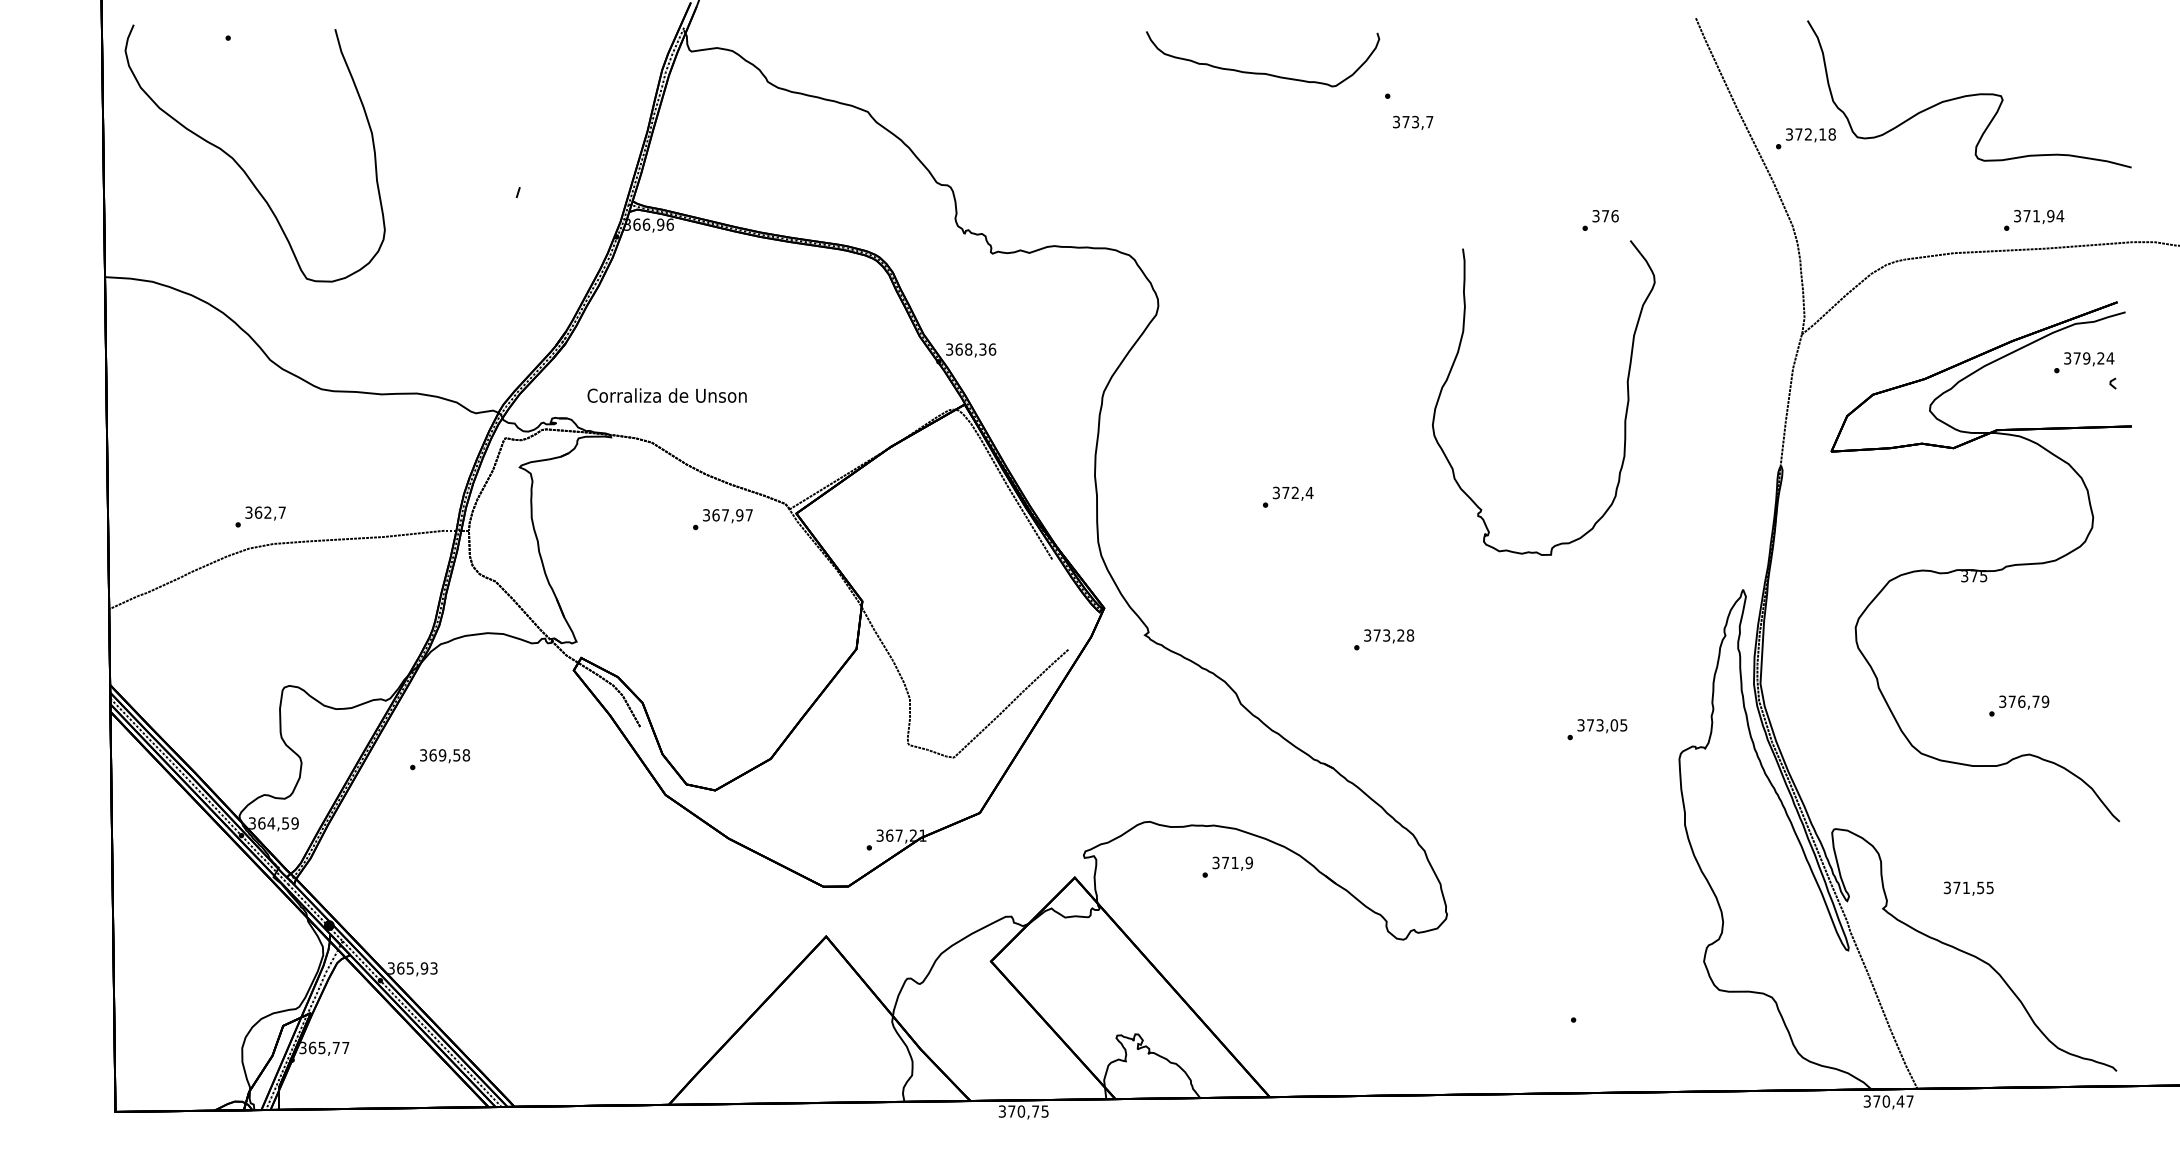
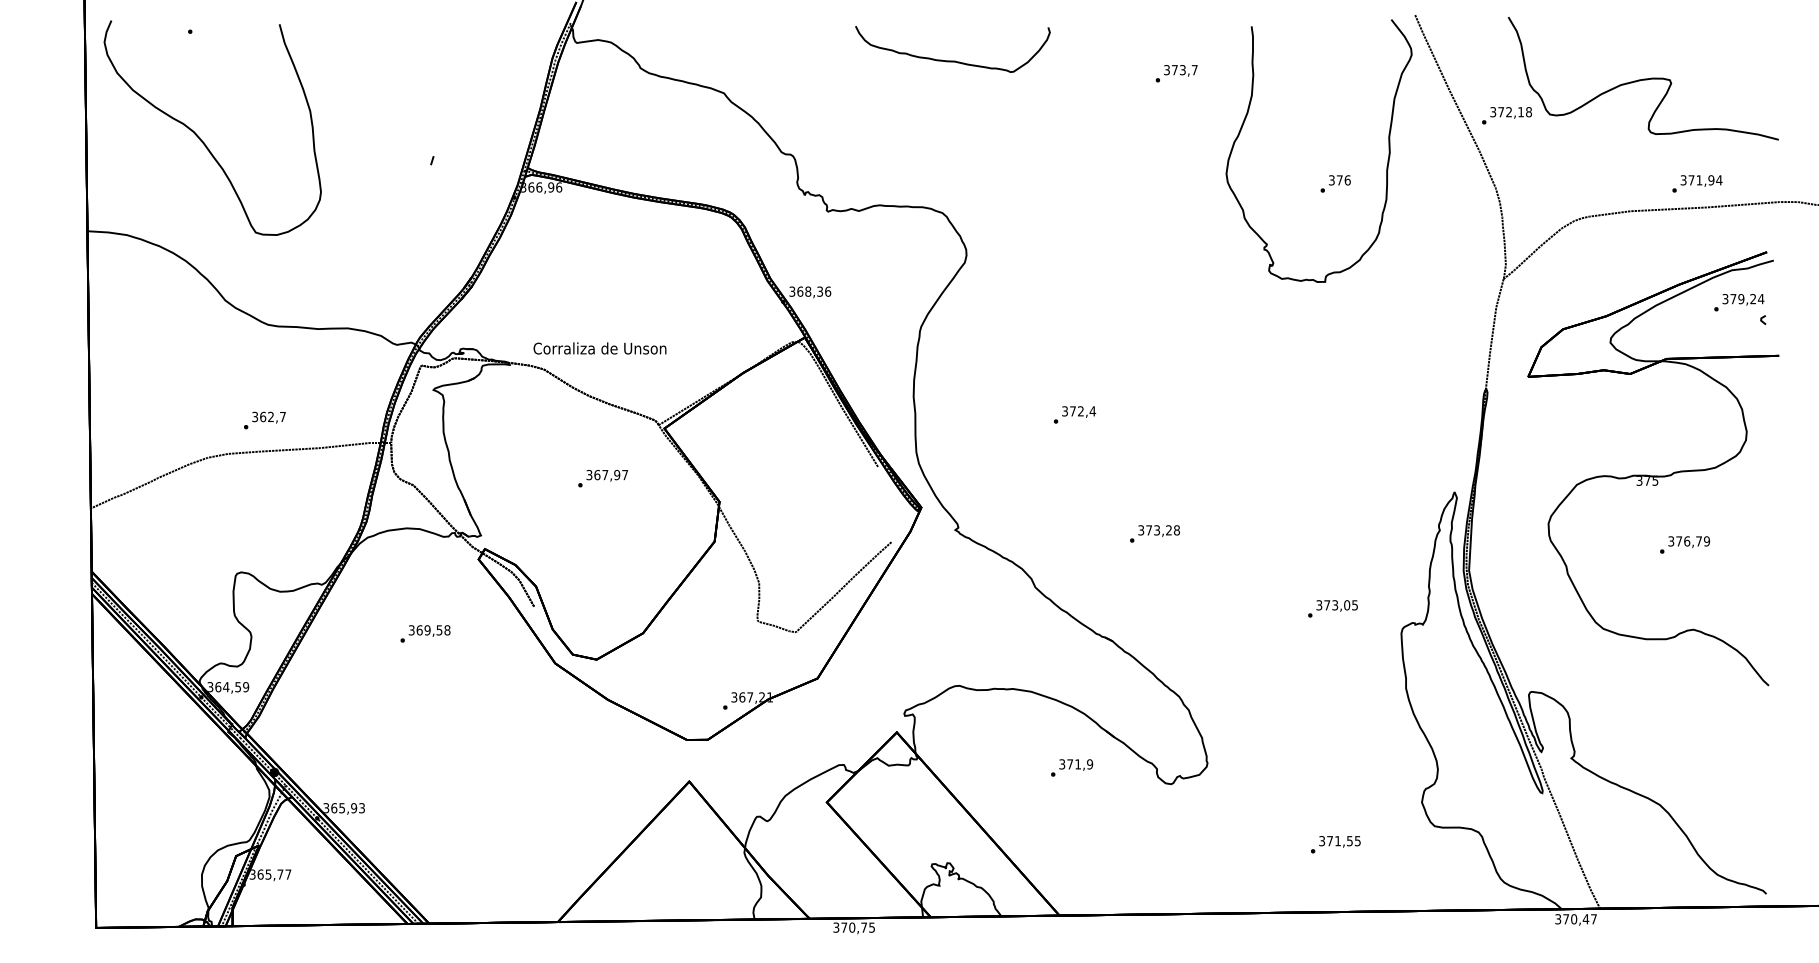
curve: (1263, 72) -> (953, 60), moved
text: (1413, 122) -> (1181, 70), moved
text: (666, 395) -> (599, 348), moved
curve: (1625, 411) -> (1387, 162), moved
text: (260, 516) -> (264, 420), moved
text: (722, 519) -> (602, 478), moved
text: (2019, 705) -> (1685, 544), moved
text: (440, 759) -> (425, 633), moved
text: (1227, 866) -> (1071, 767), moved
text: (1968, 888) -> (1339, 841), moved

